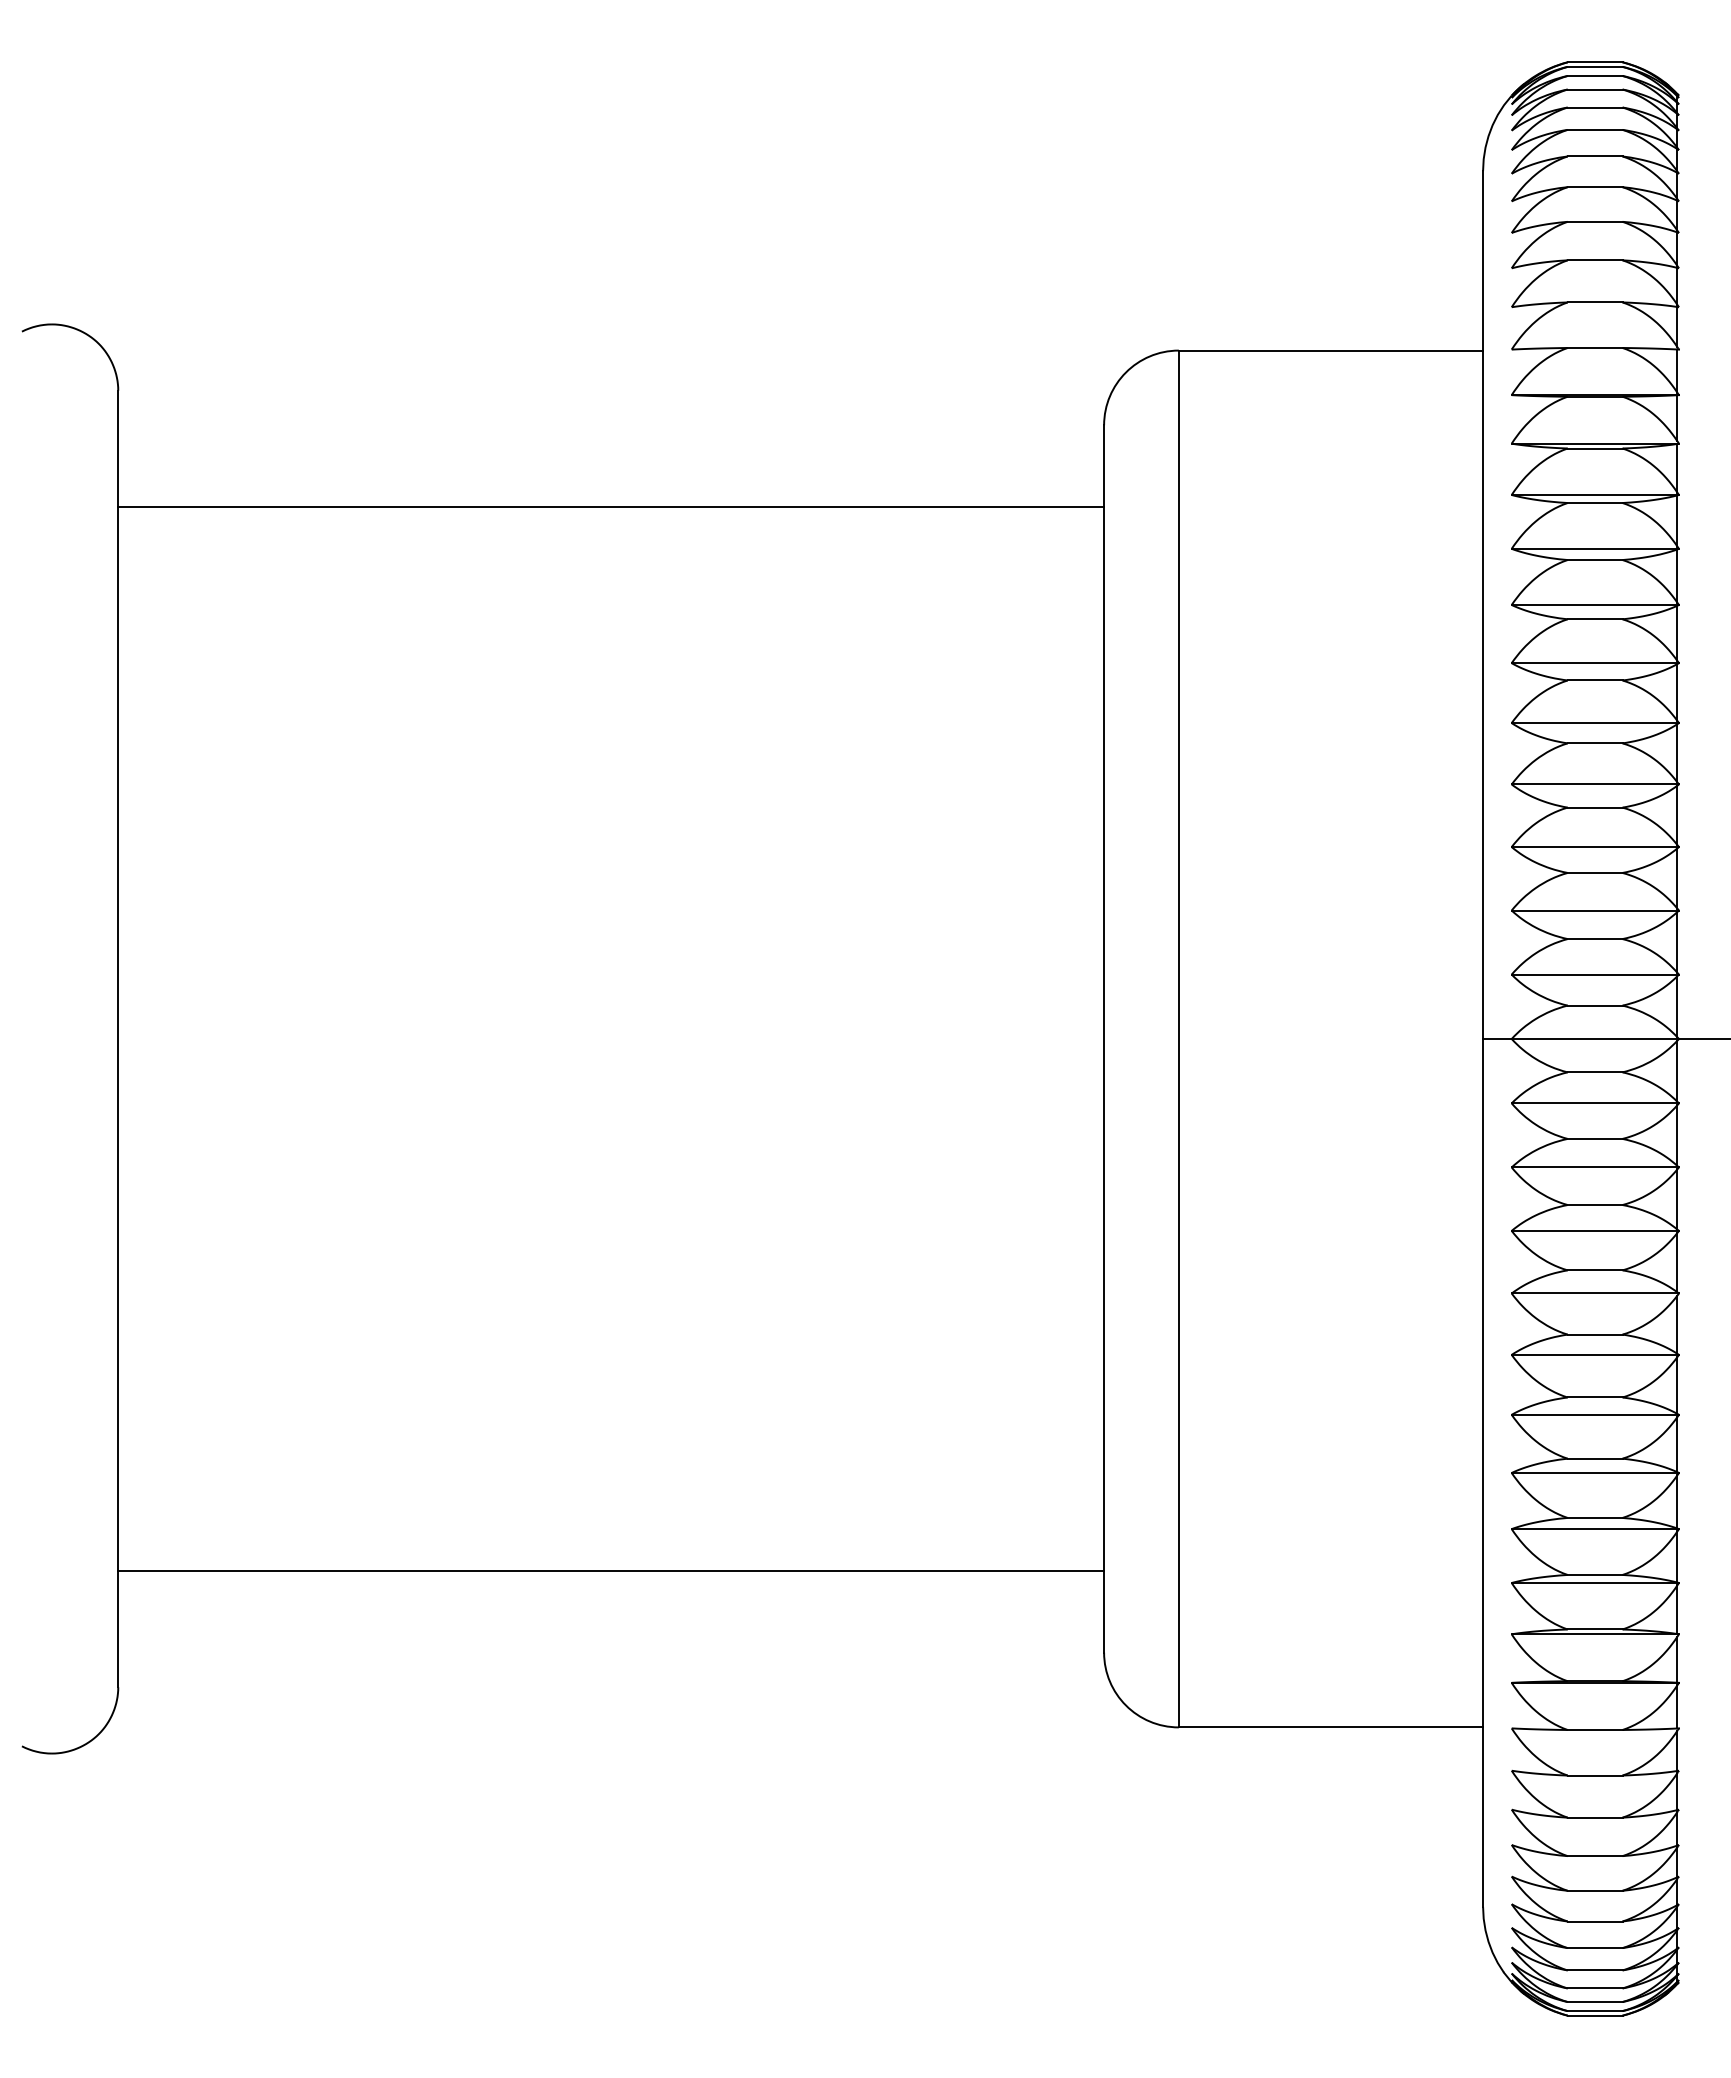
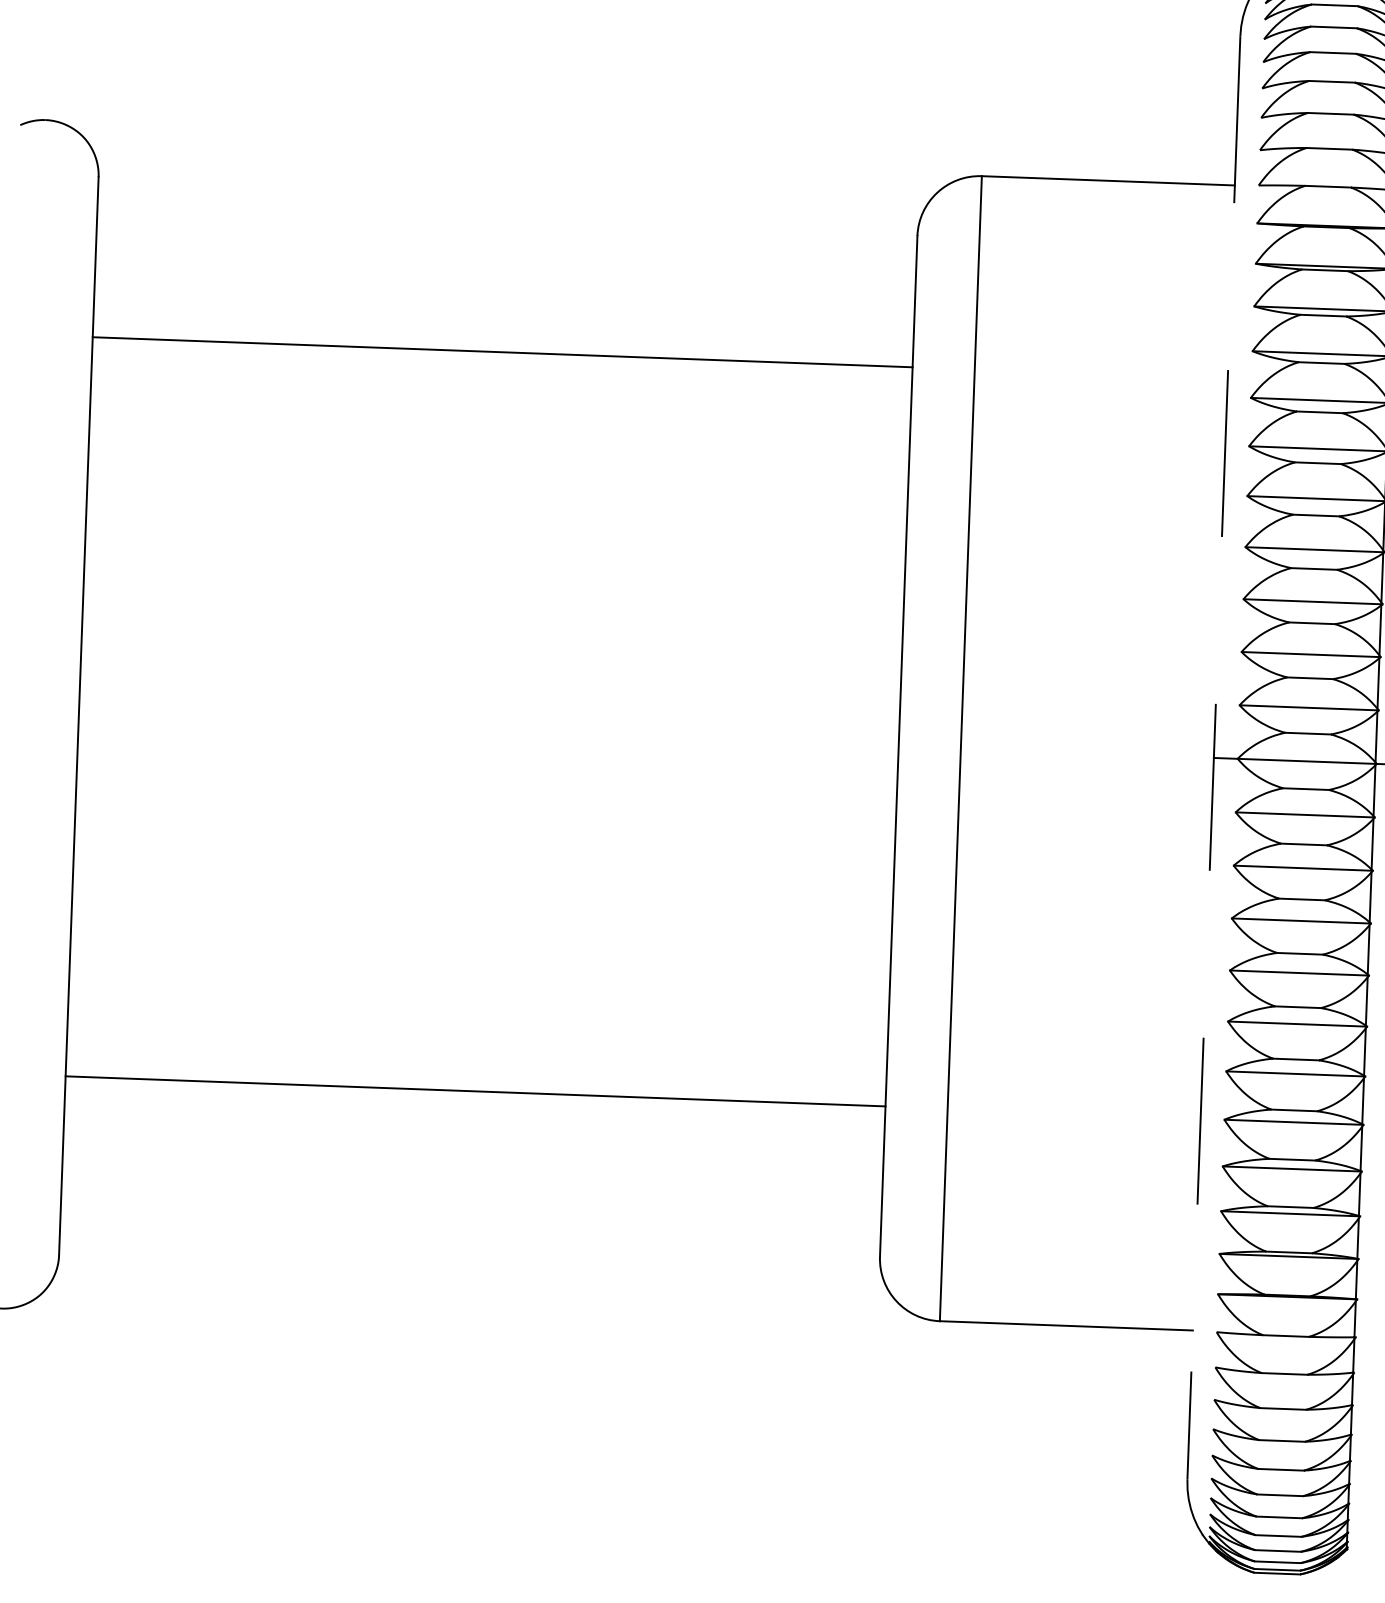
line: (611, 507) -> (502, 352), moved
line: (1483, 1038) -> (1214, 757), solid -> dashed
line: (611, 1570) -> (475, 1091), moved

